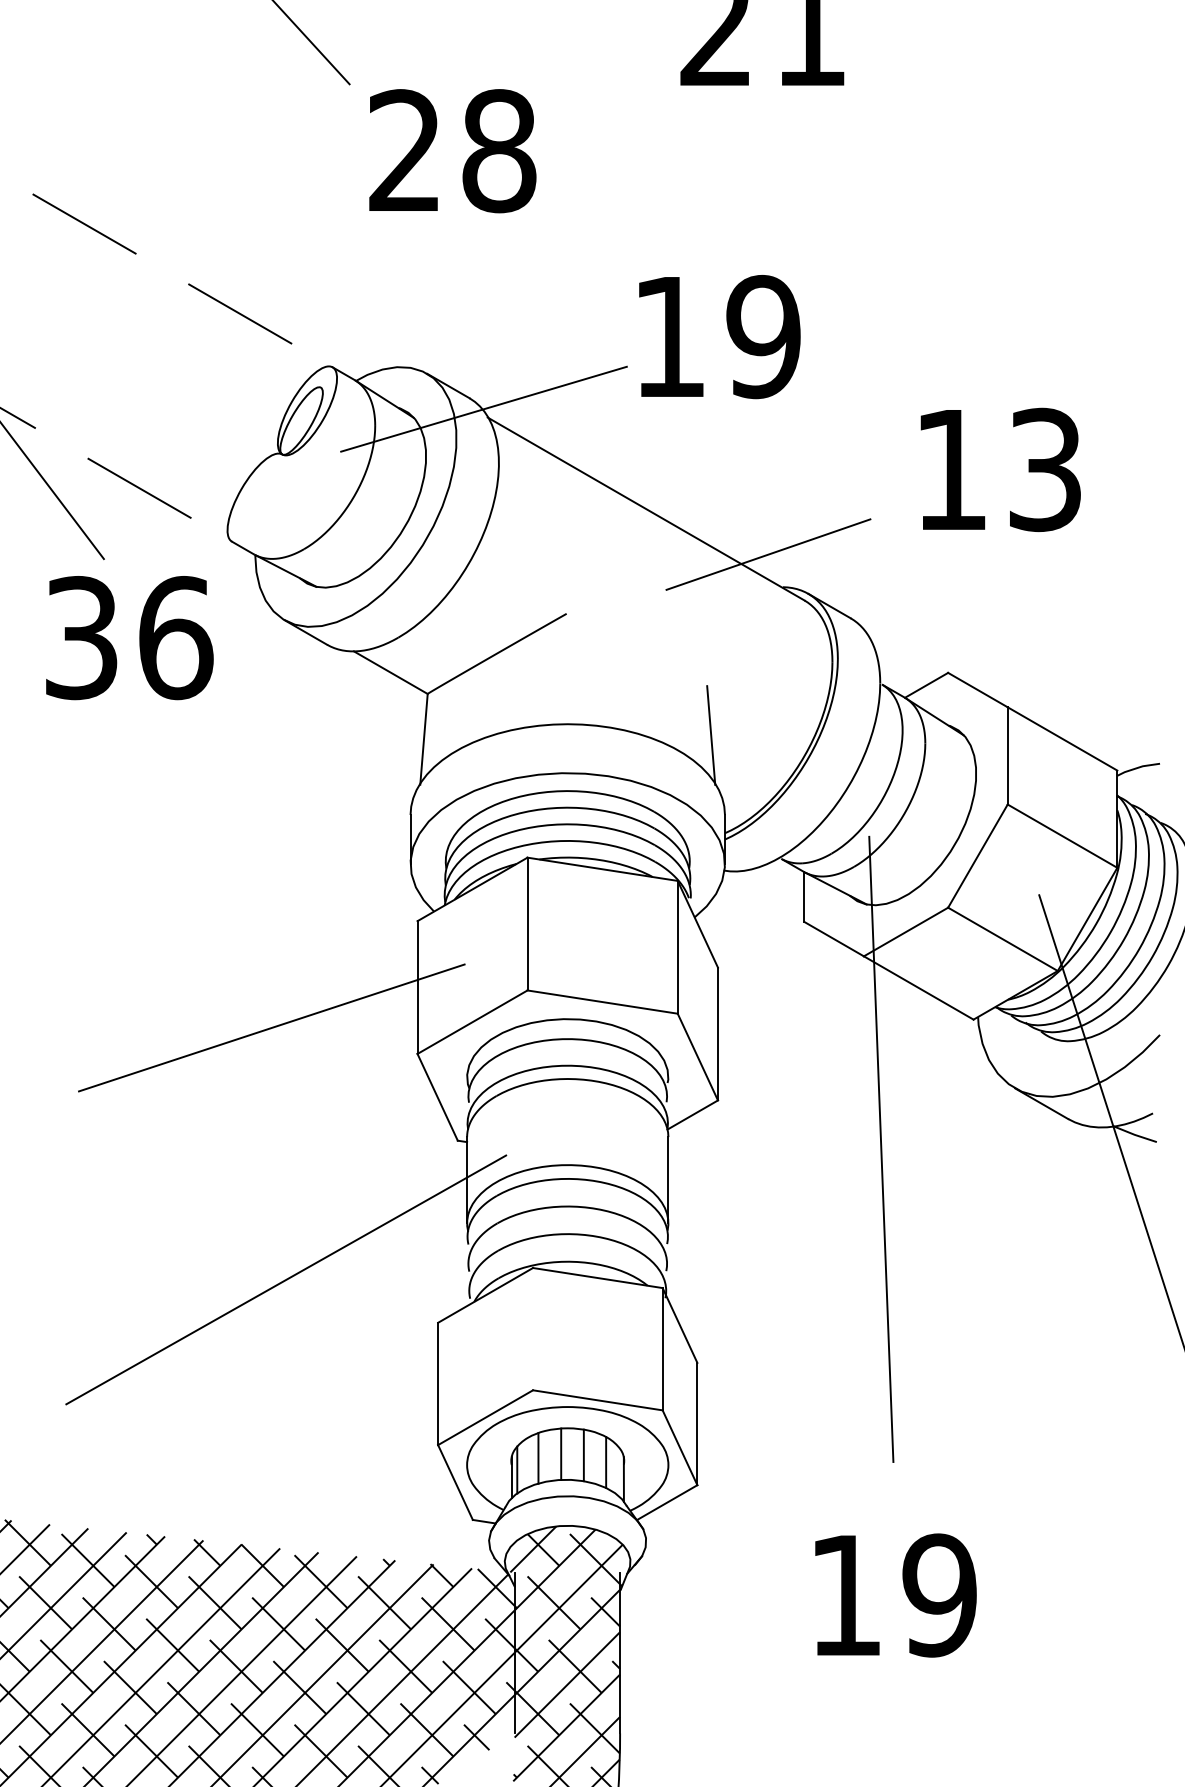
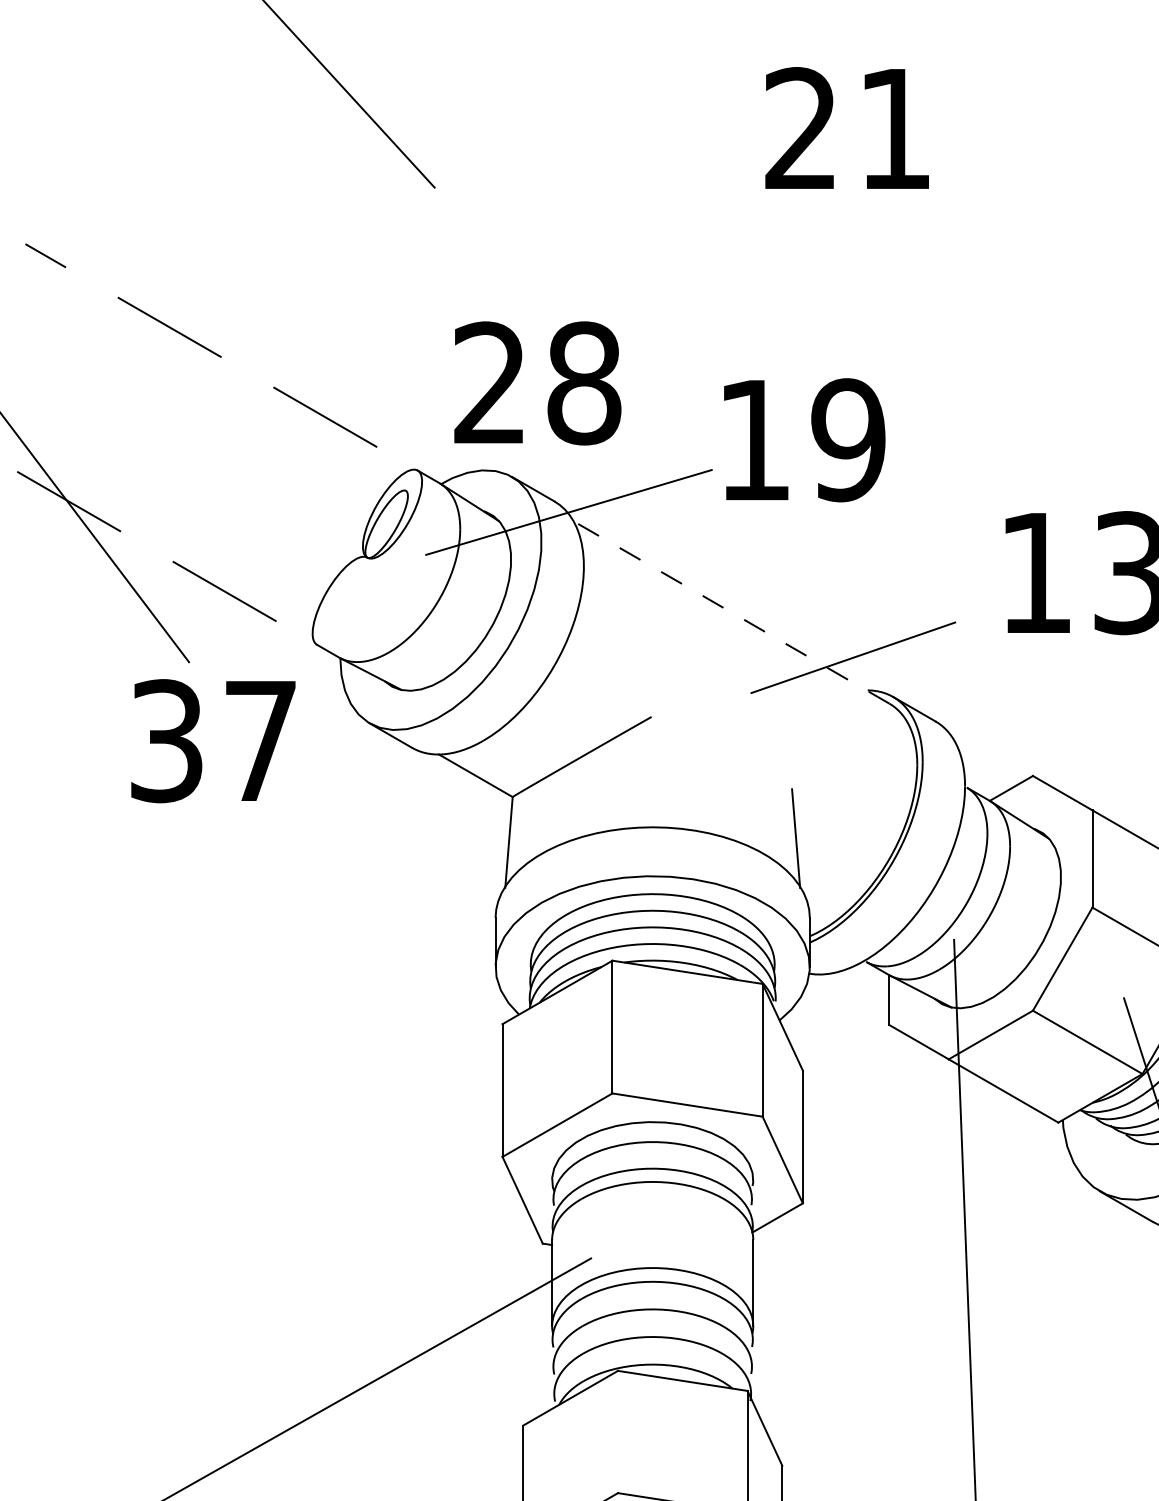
text: (452, 151) -> (537, 383), moved
line: (646, 509) -> (731, 612), solid -> dashed
text: (176, 638) -> (261, 741), 36 -> 37
line: (271, 1027) -> (356, 1130), removed

